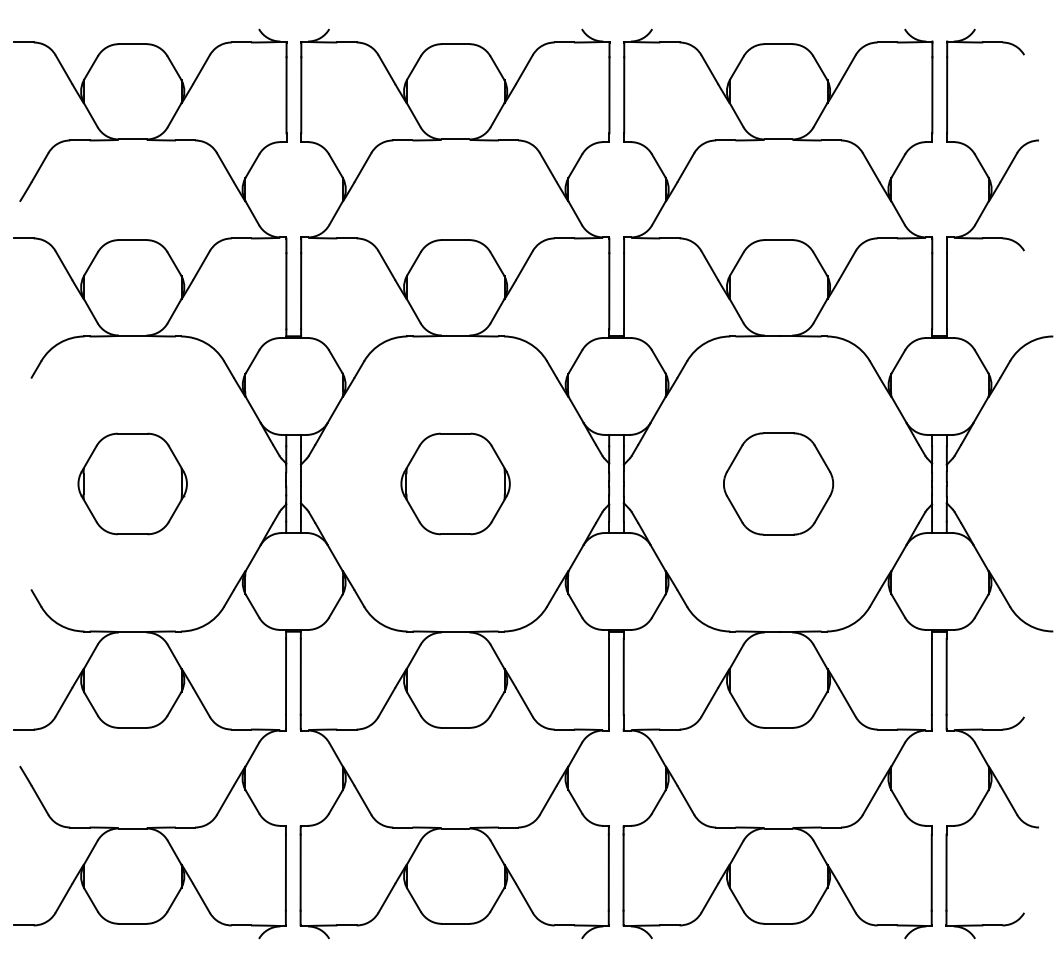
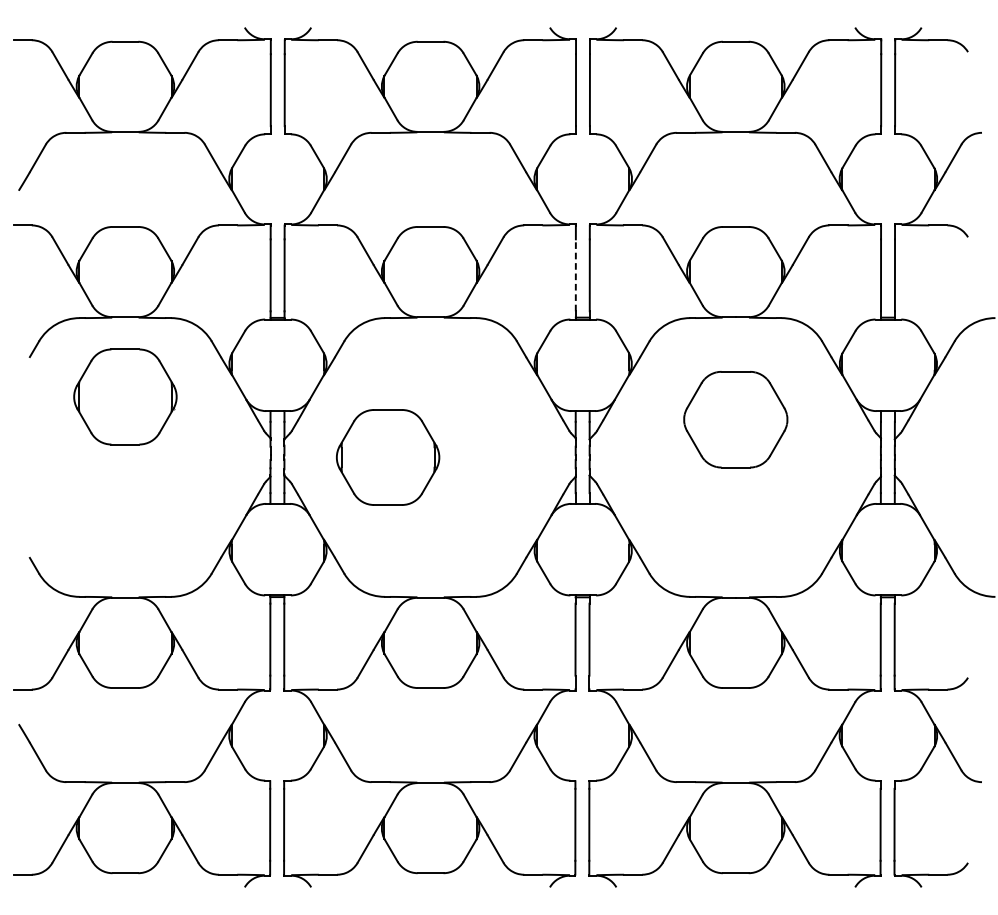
line: (609, 290) -> (576, 274), solid -> dashed
part: (132, 483) -> (125, 396), moved
part: (455, 483) -> (387, 457), moved
part: (778, 483) -> (735, 419), moved

